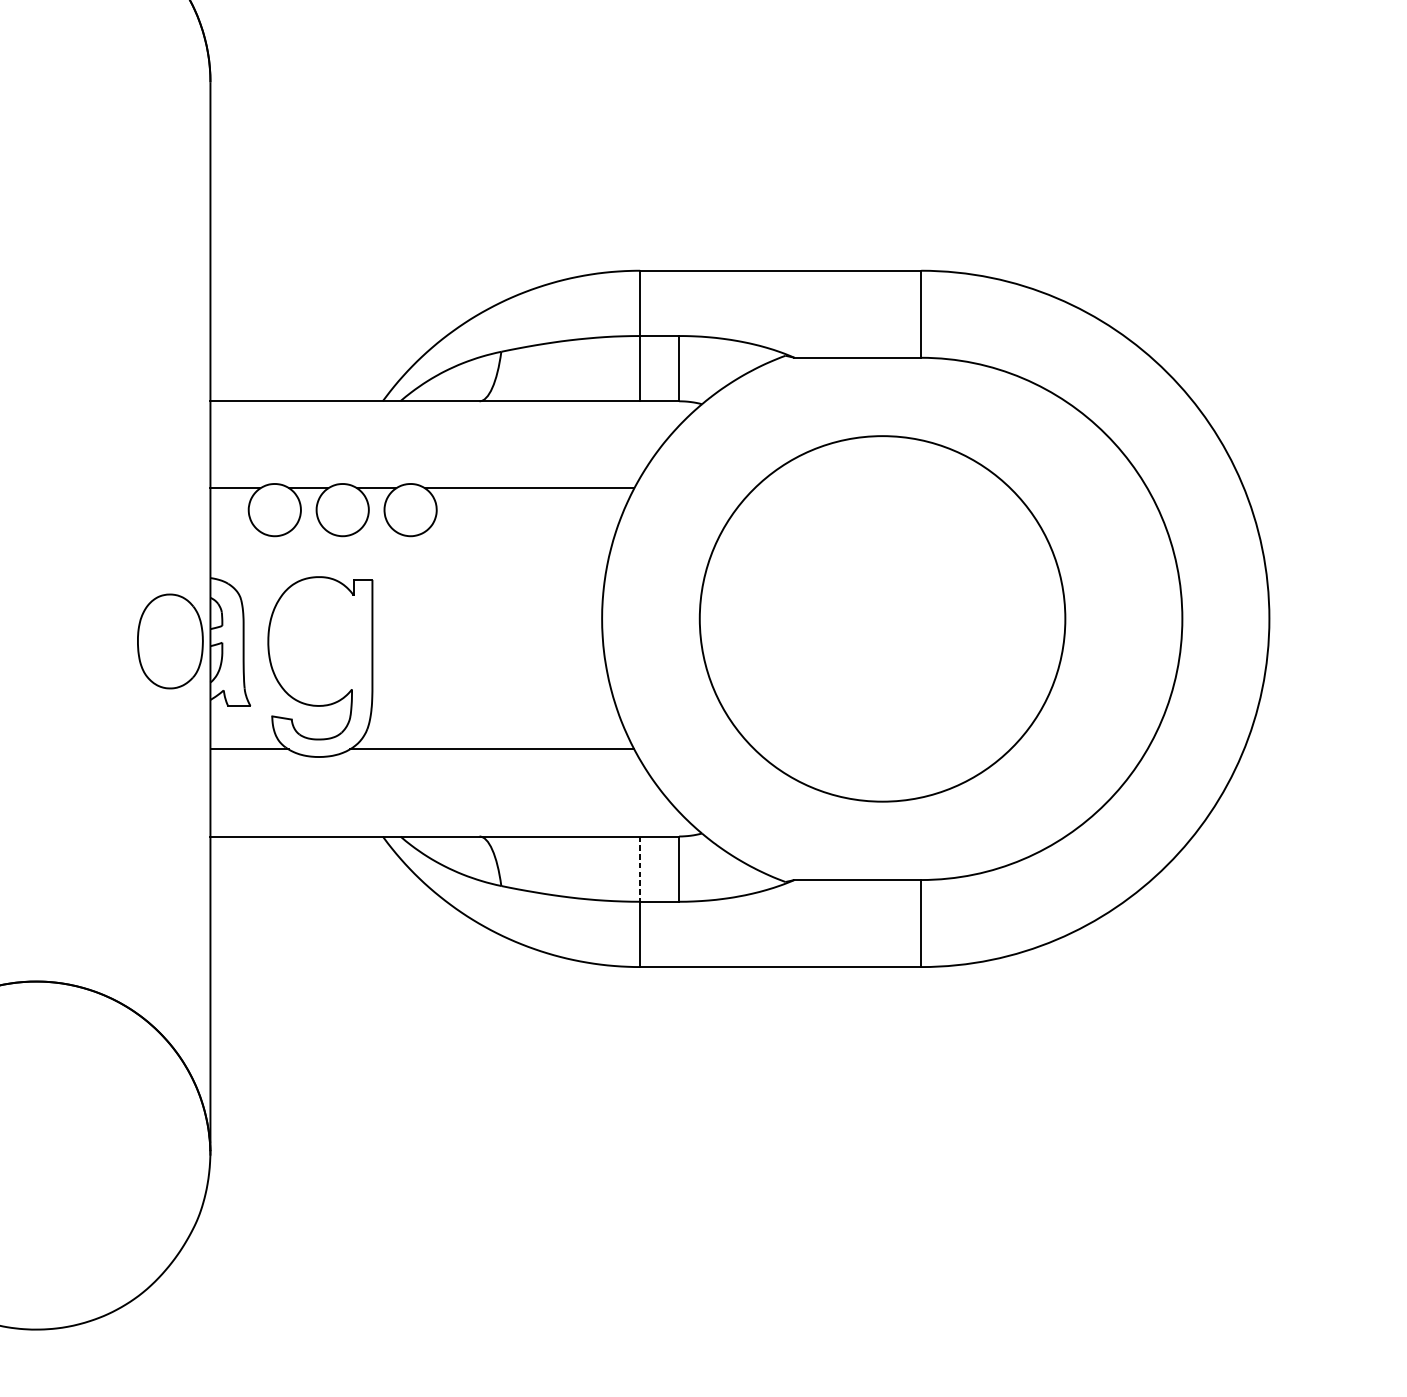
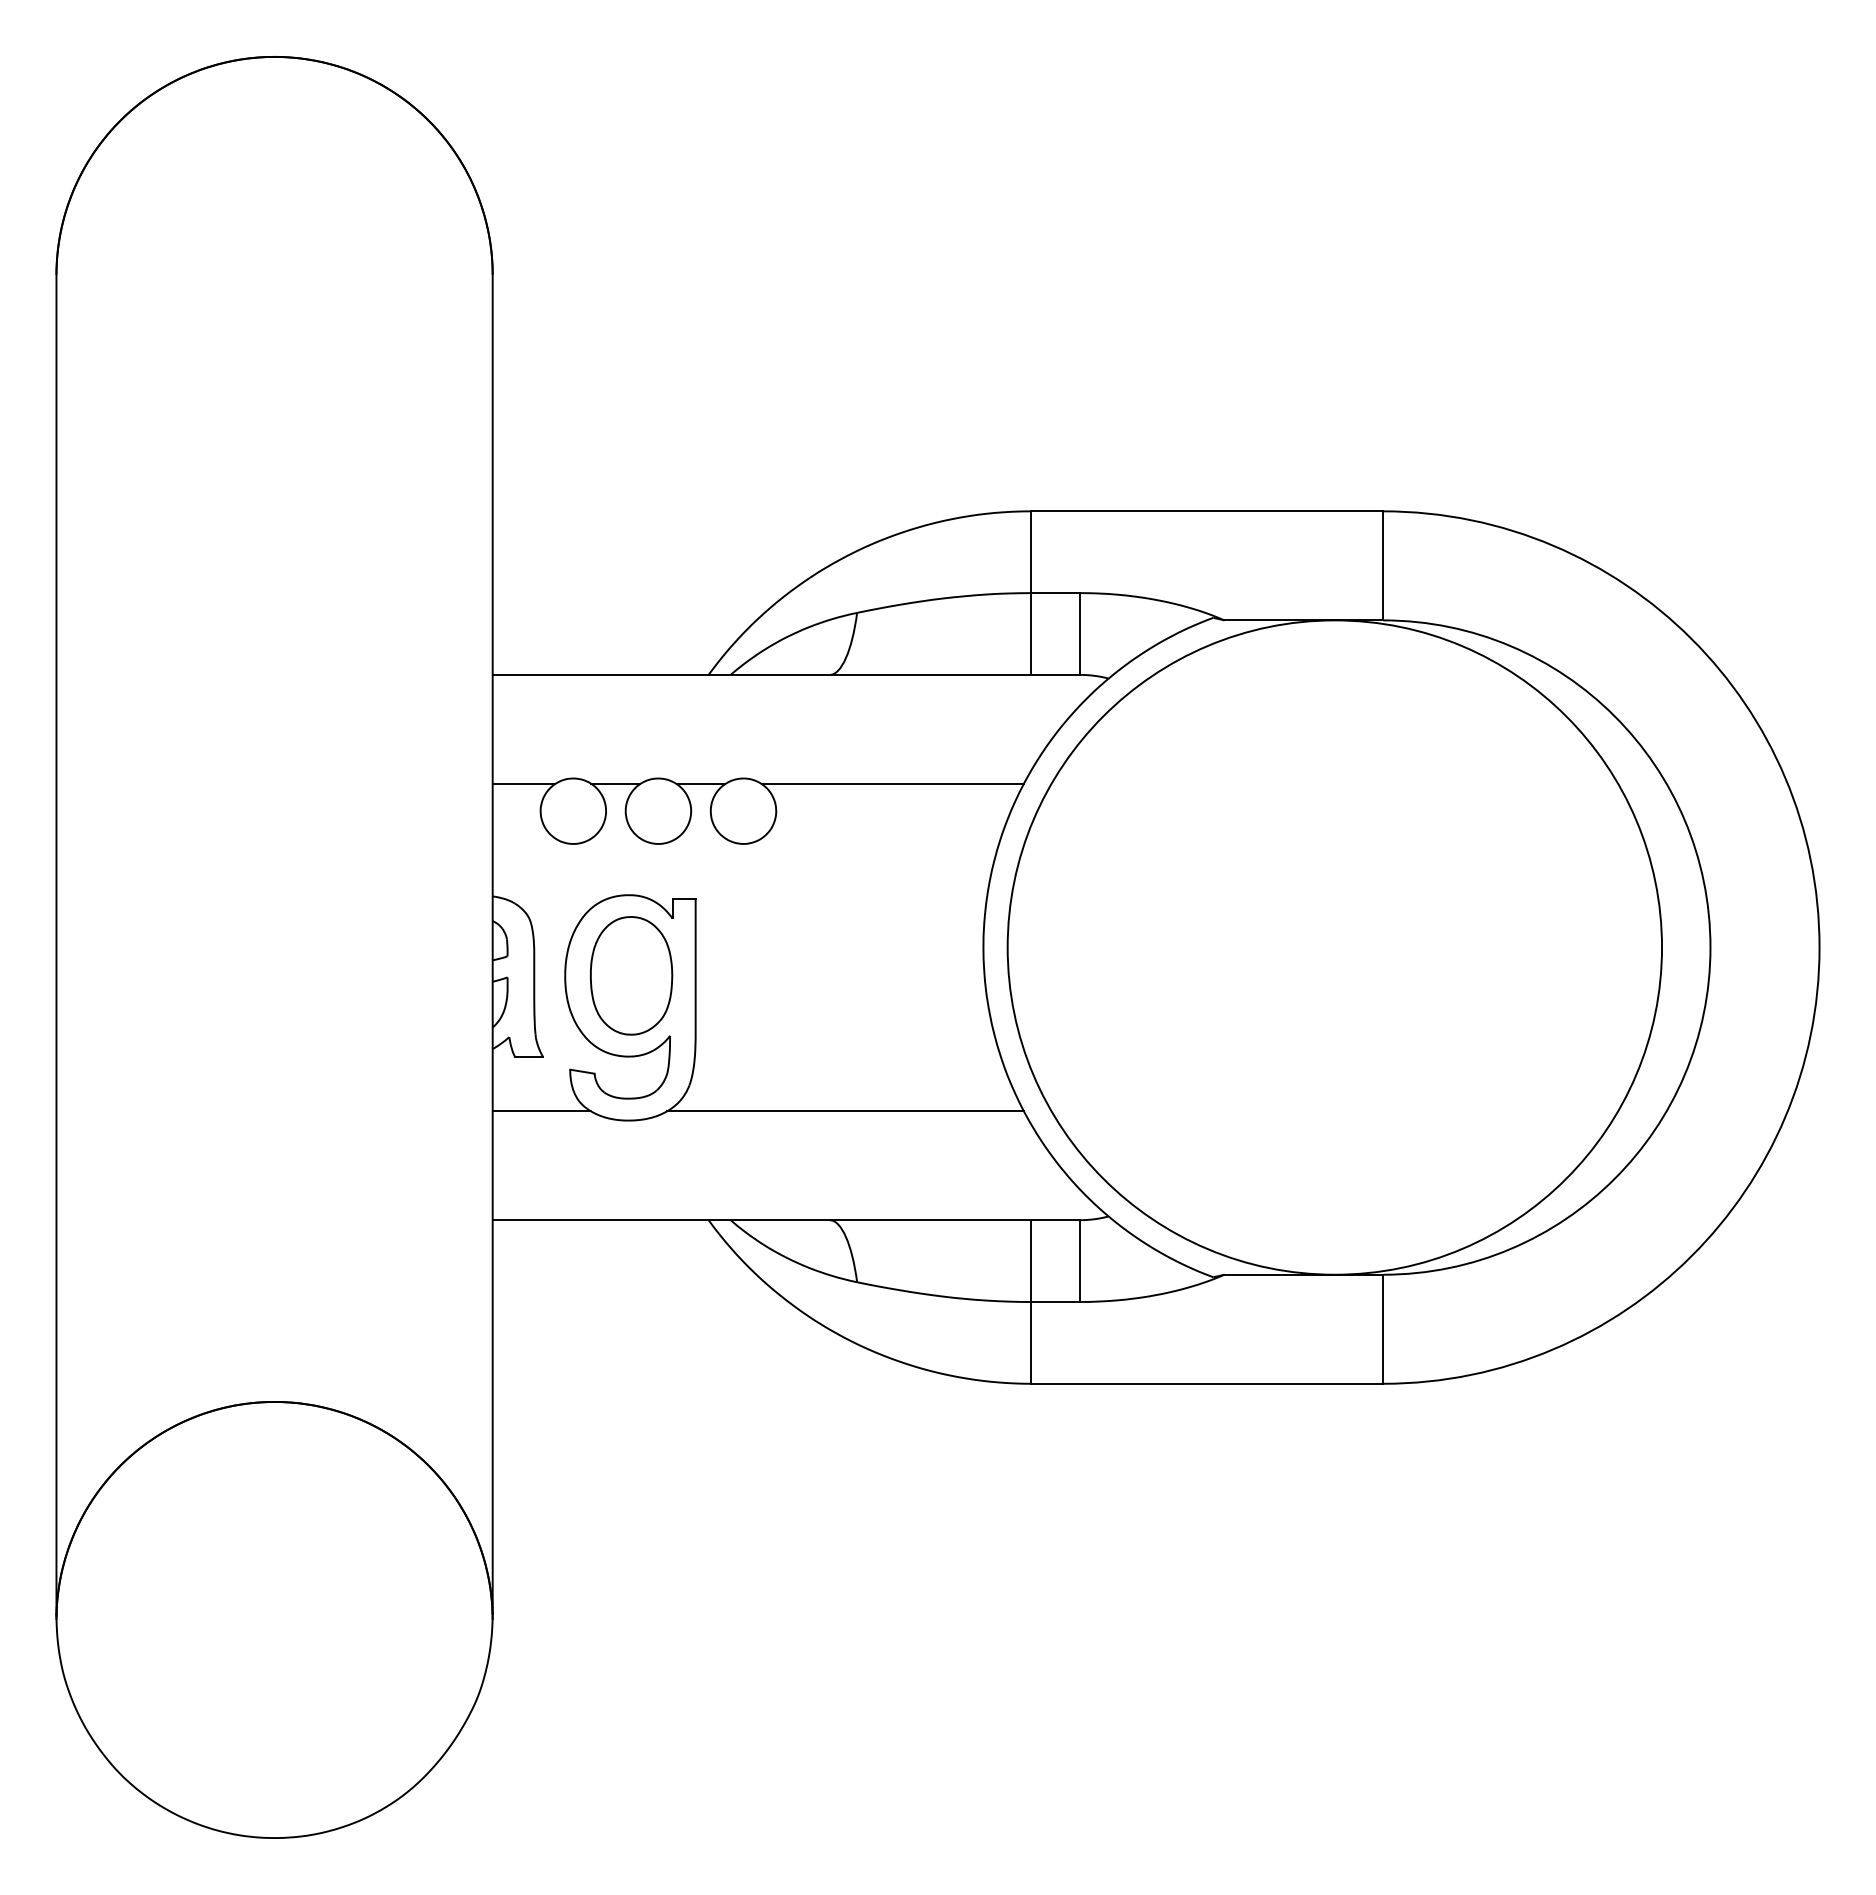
circle: (882, 618) -> (1334, 947), size x1.43
part: (170, 641) -> (631, 975), moved
line: (640, 869) -> (1031, 1261), dashed -> solid

